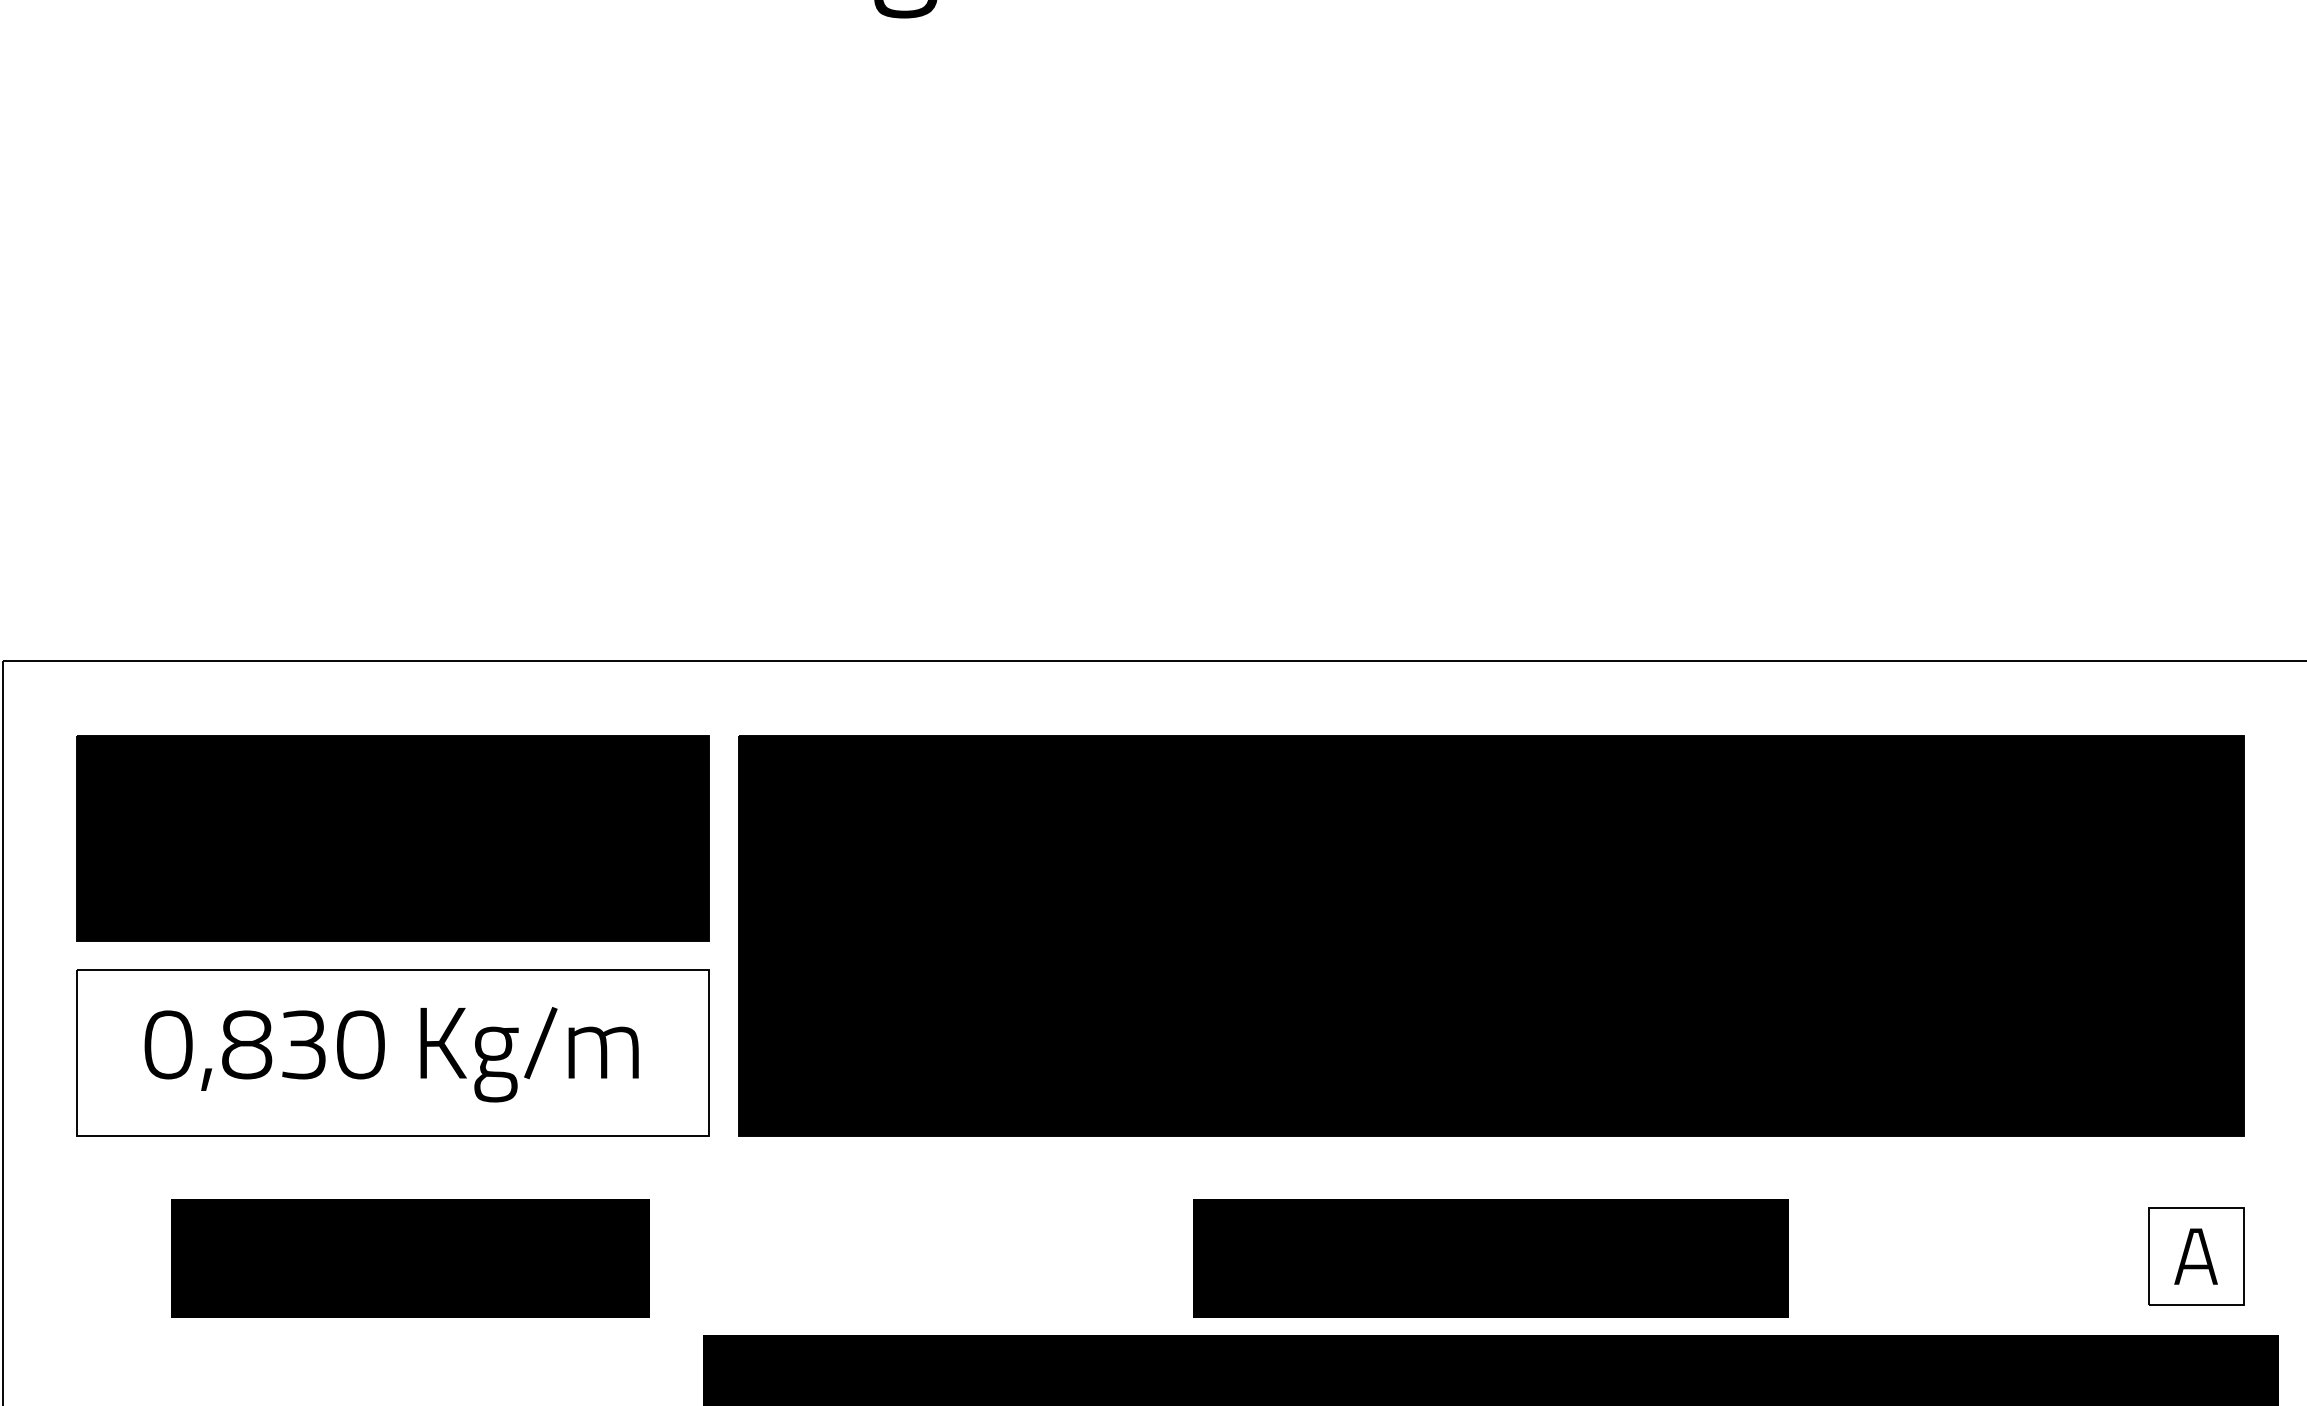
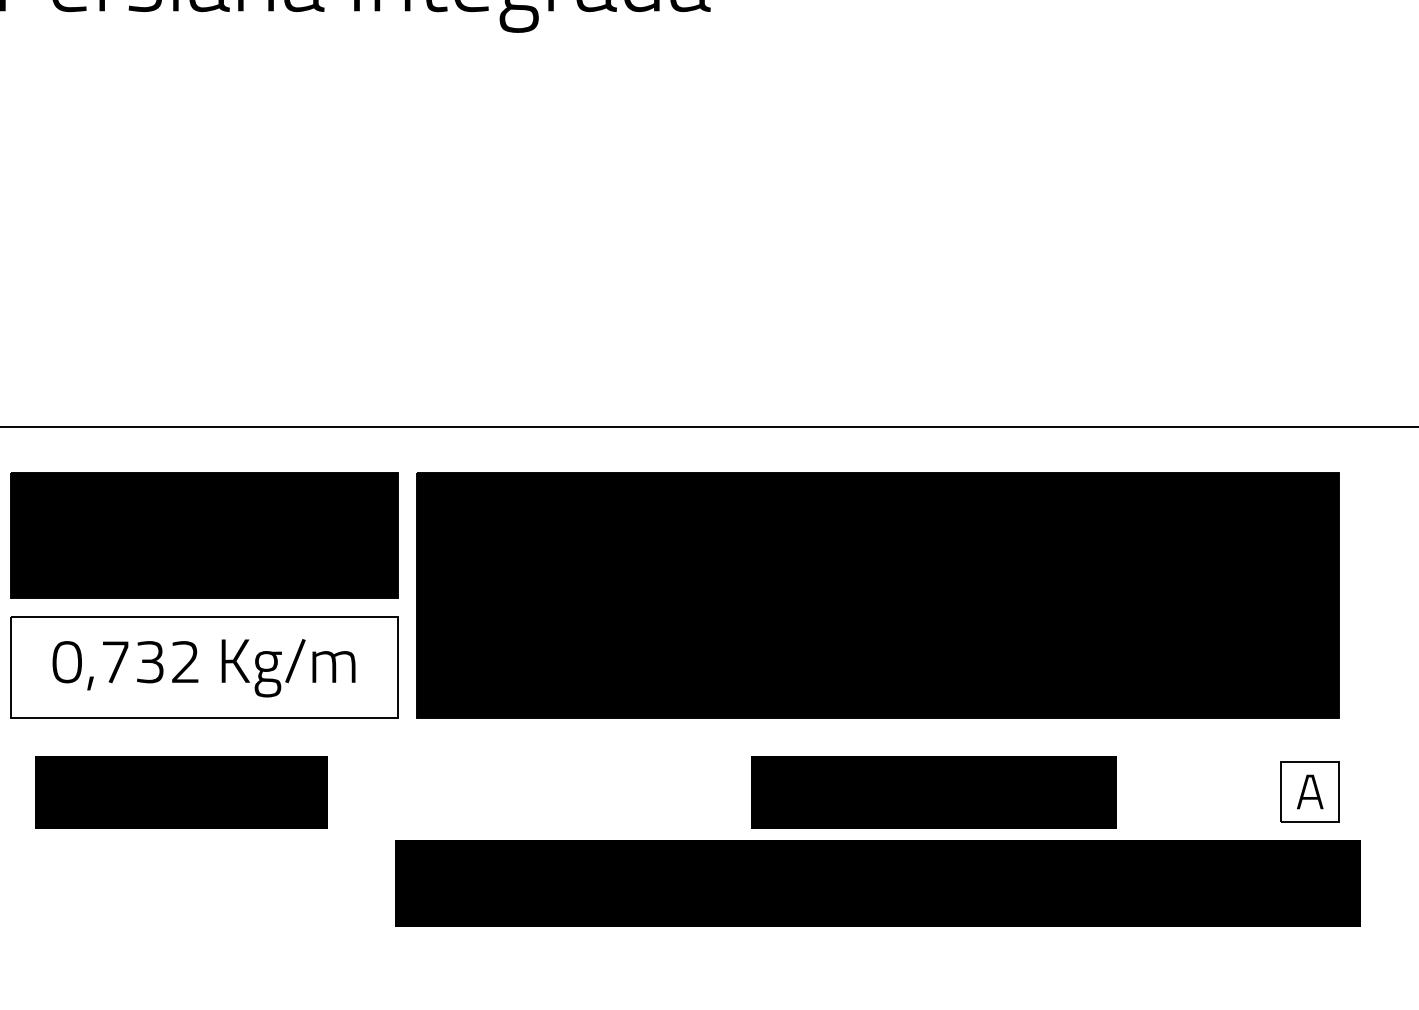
text: (302, 1045) -> (149, 662), 0,830 -> 0,732
text: (410, 1257) -> (181, 792), moved
text: (1490, 1257) -> (933, 792), moved

